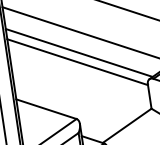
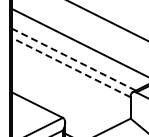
line: (78, 52) -> (73, 59), solid -> dashed
line: (76, 62) -> (70, 67), solid -> dashed

